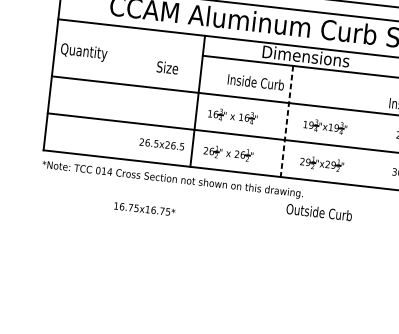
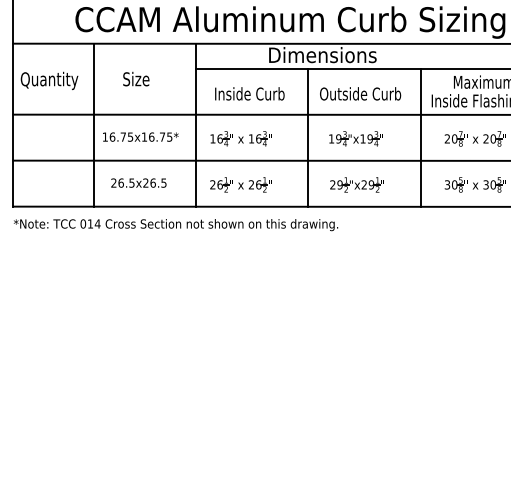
text: (167, 67) -> (136, 78), moved
text: (255, 82) -> (249, 93), moved
line: (116, 91) -> (94, 124), added
line: (287, 122) -> (308, 138), dashed -> solid
line: (377, 131) -> (420, 137), added
text: (161, 143) -> (138, 182), moved
text: (144, 208) -> (140, 136), moved
text: (319, 212) -> (360, 93), moved

